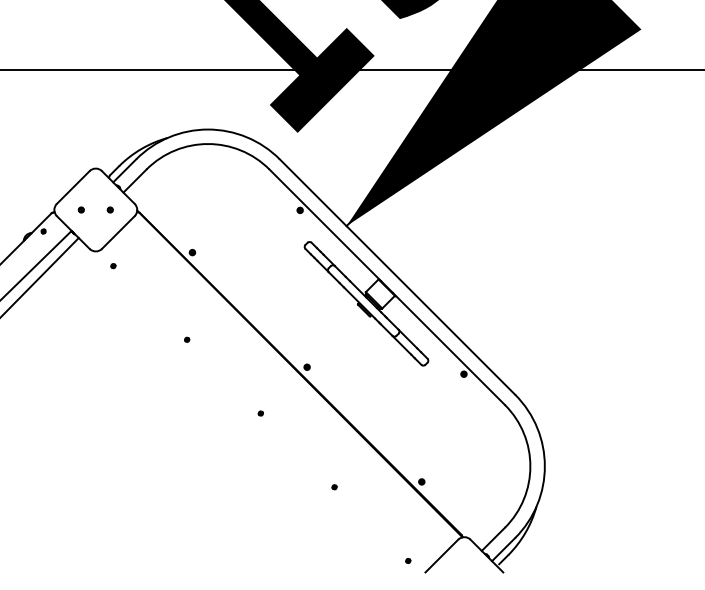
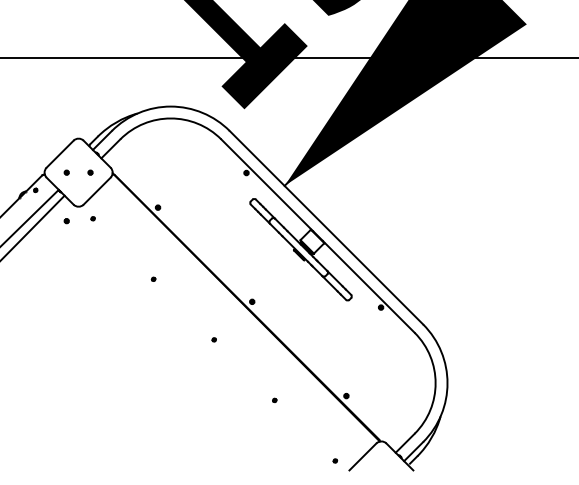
part: (80, 268) -> (66, 220), added

